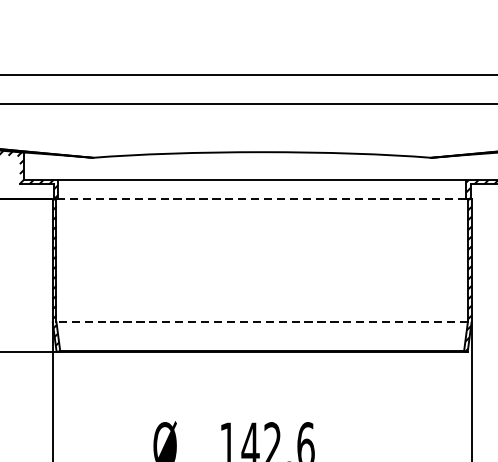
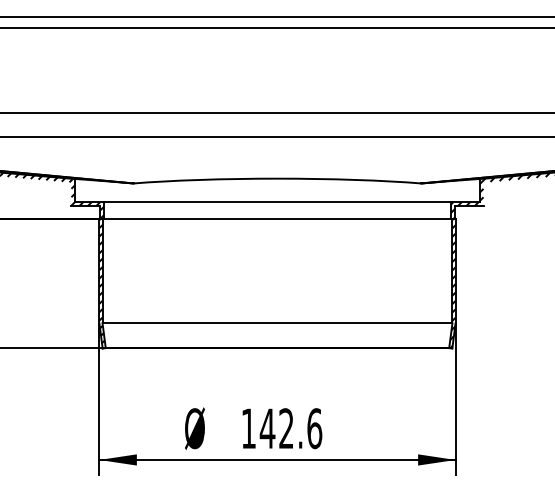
line: (262, 199) -> (277, 218), dashed -> solid
line: (262, 322) -> (277, 323), dashed -> solid

